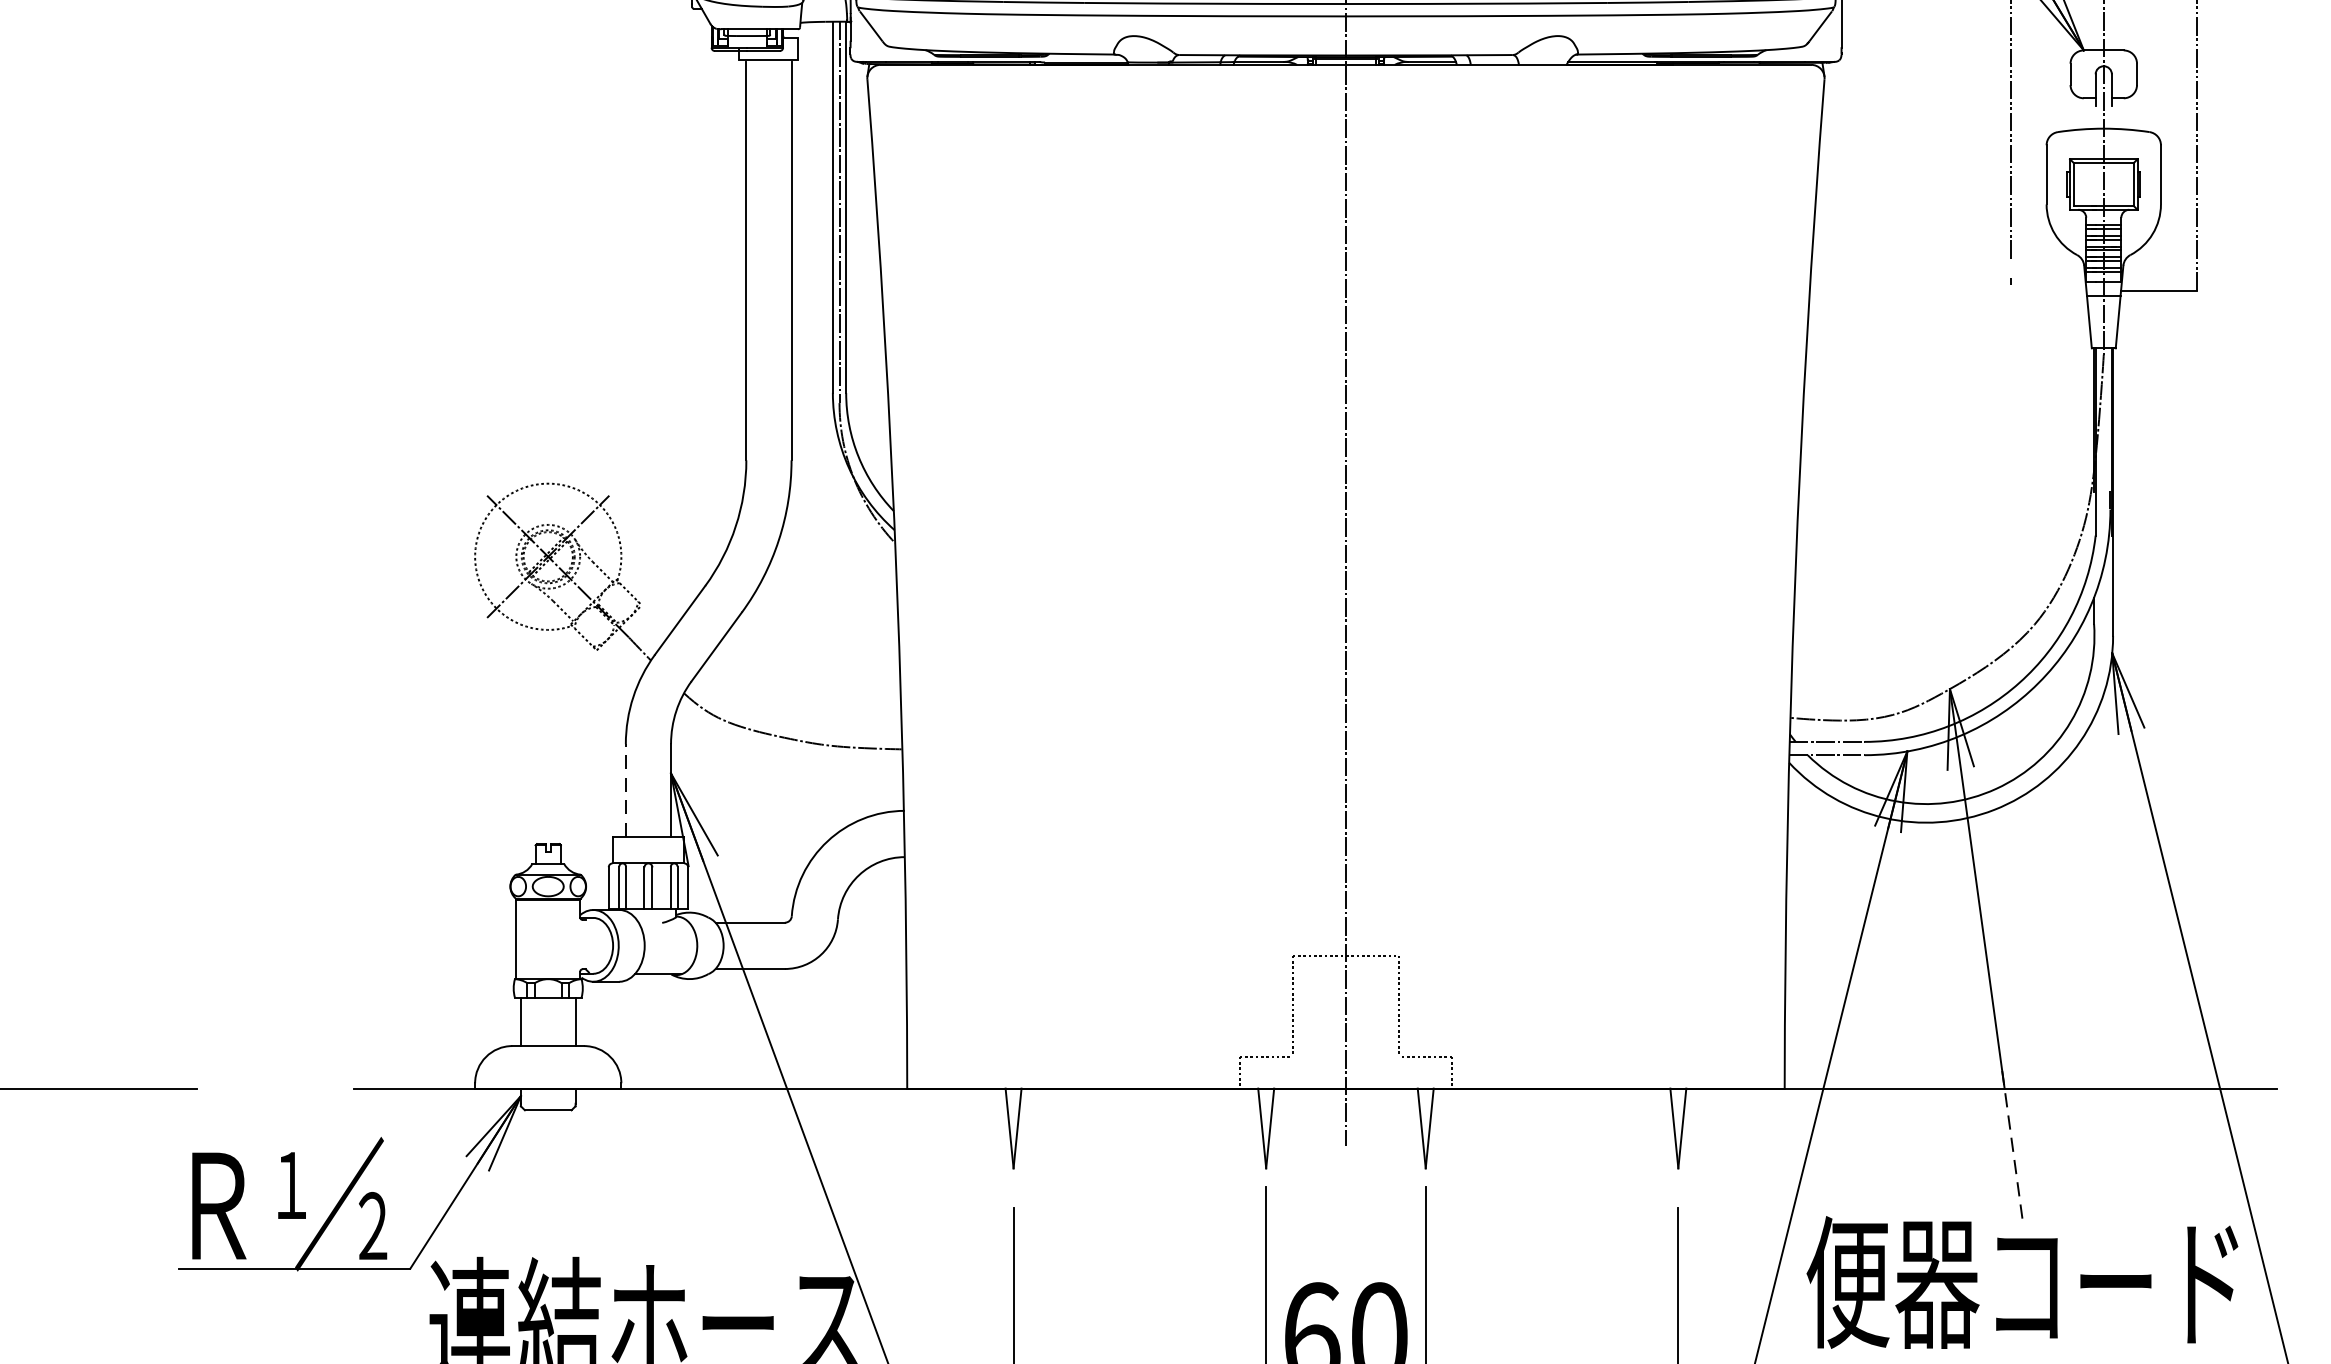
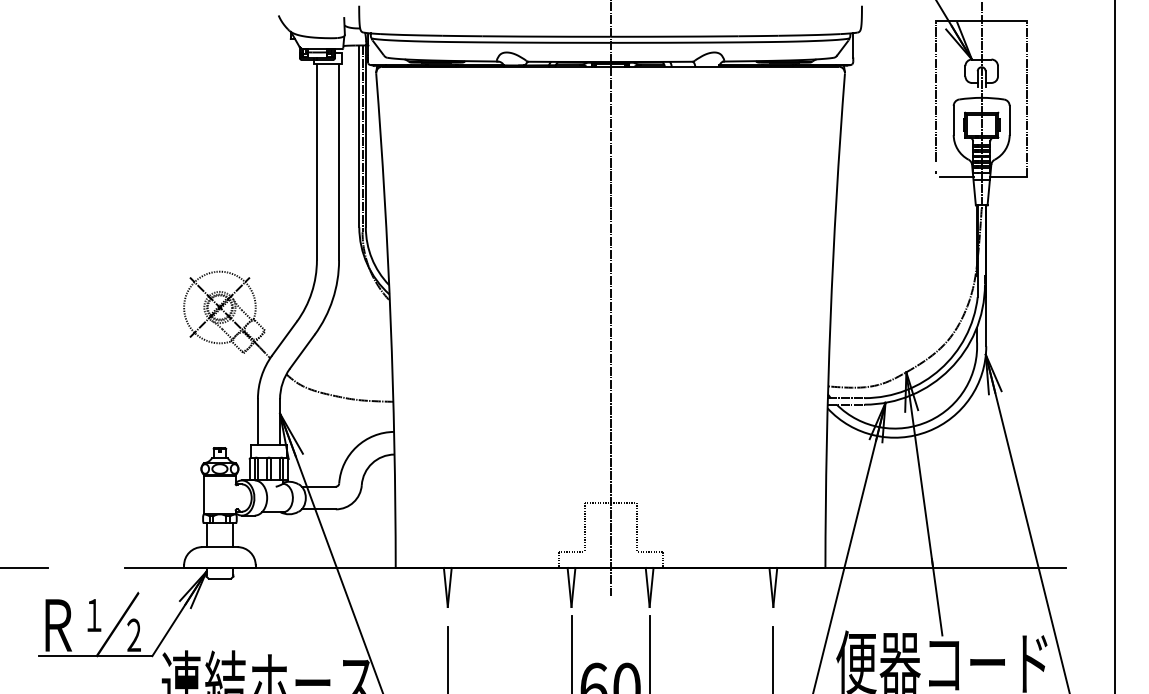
line: (2052, 291) -> (956, 177), added
line: (624, 789) -> (257, 421), dashed -> solid
line: (2013, 1148) -> (937, 597), dashed -> solid

